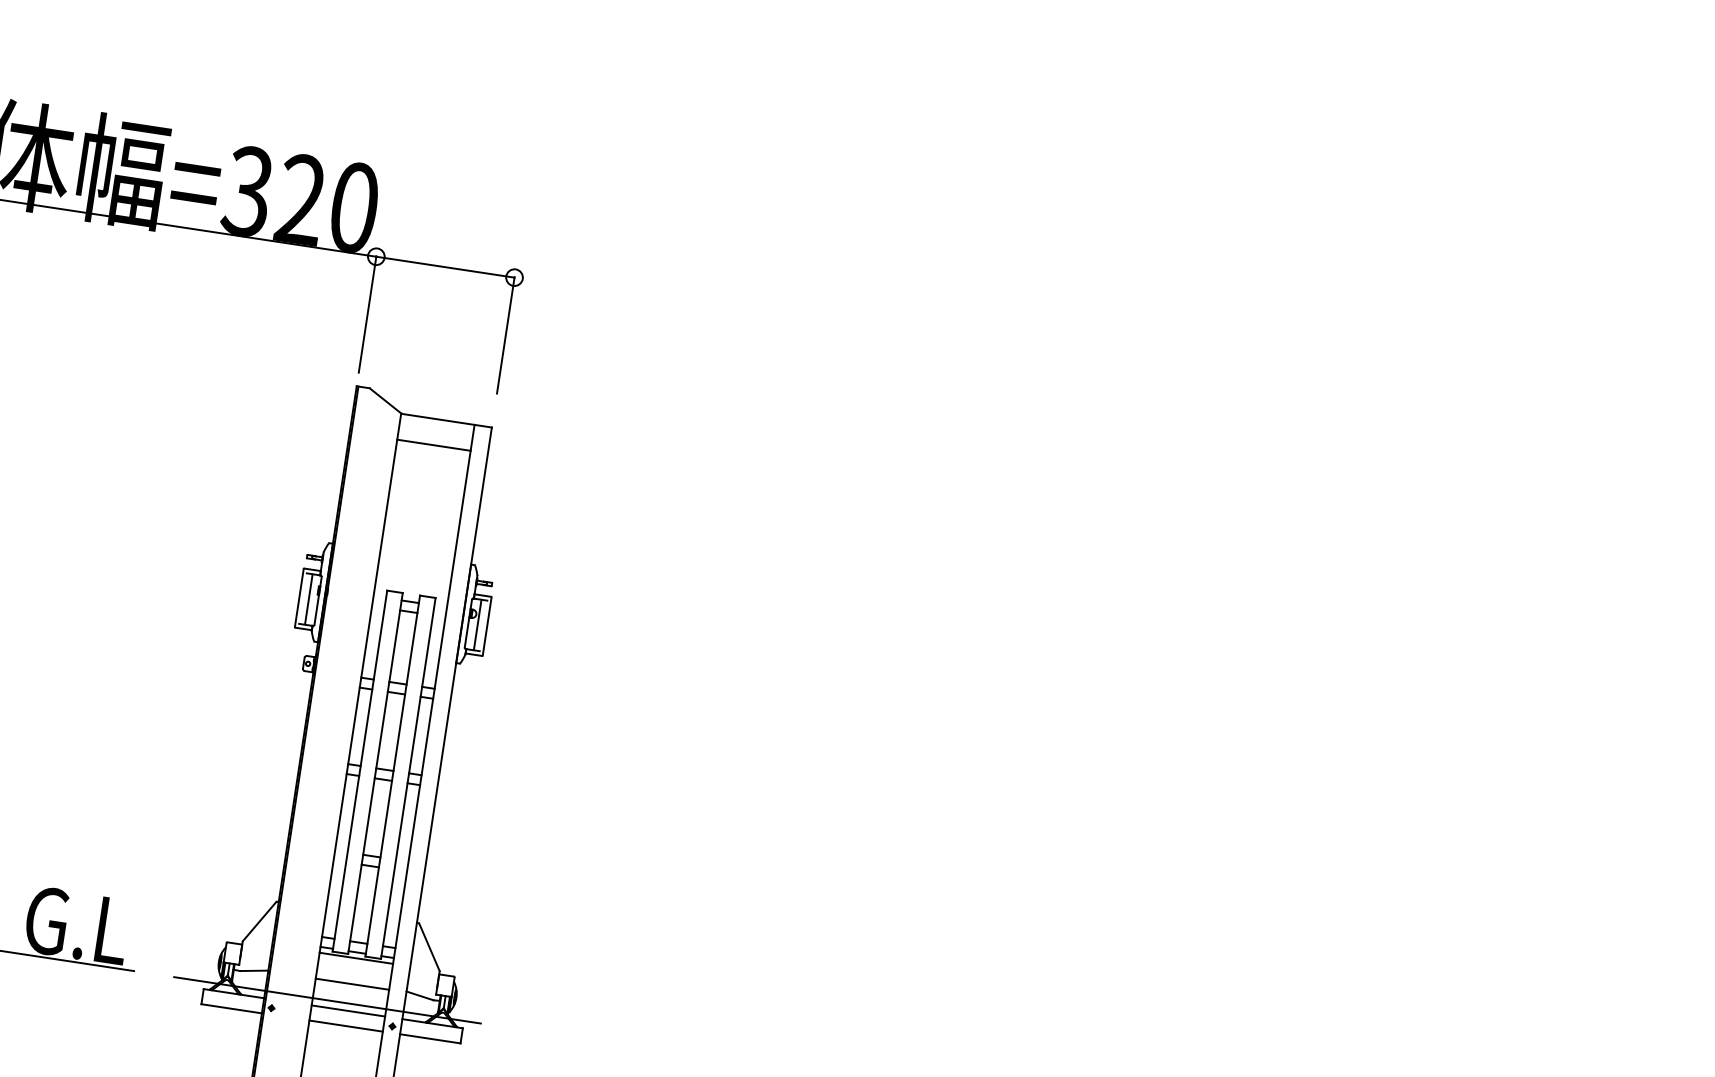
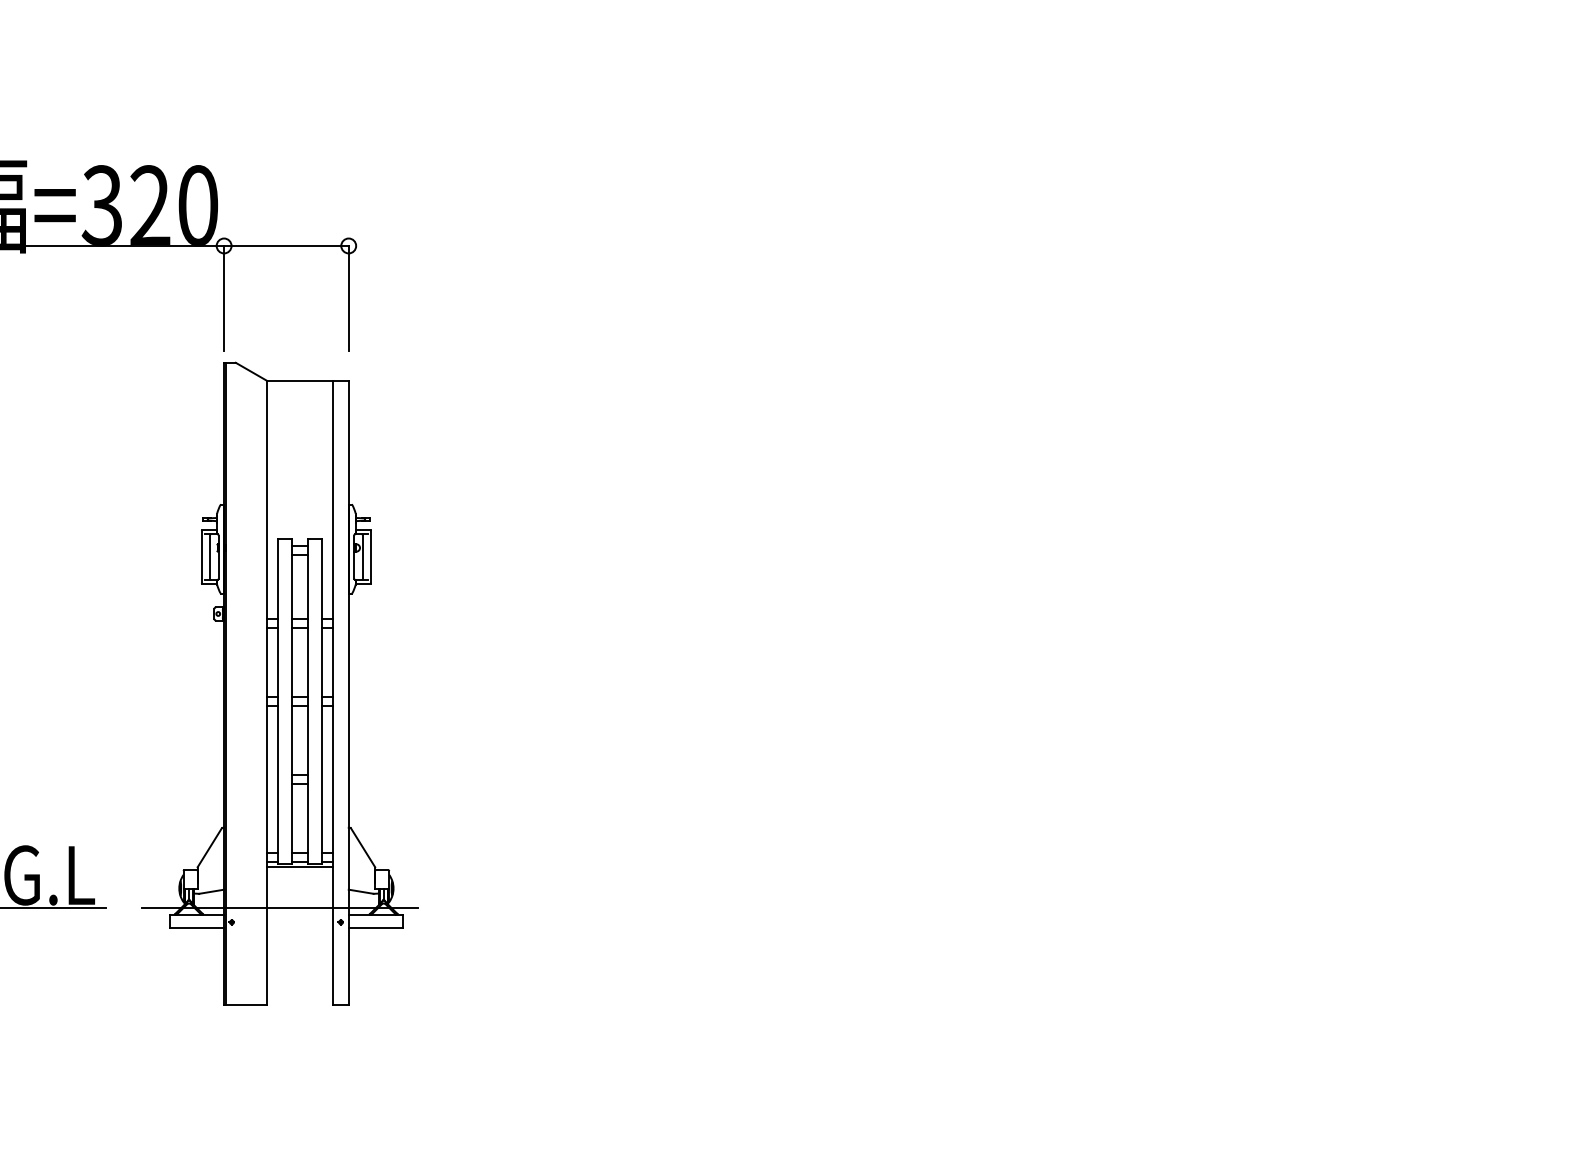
line: (433, 445) -> (299, 404), removed
line: (351, 984) -> (299, 890), removed
line: (347, 1010) -> (299, 914), removed
line: (345, 1026) -> (299, 928), removed

